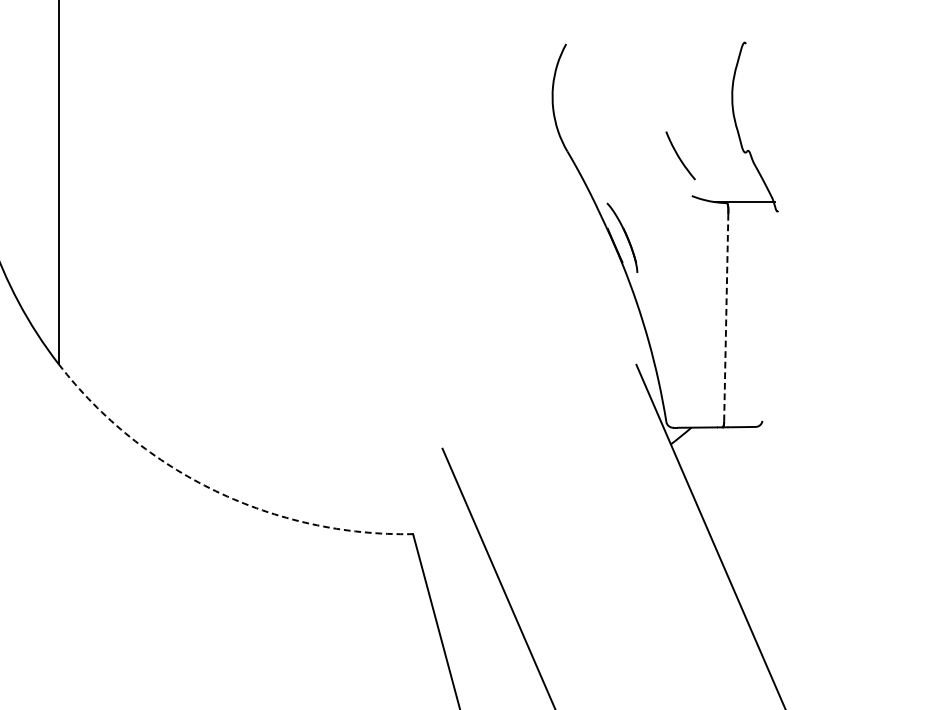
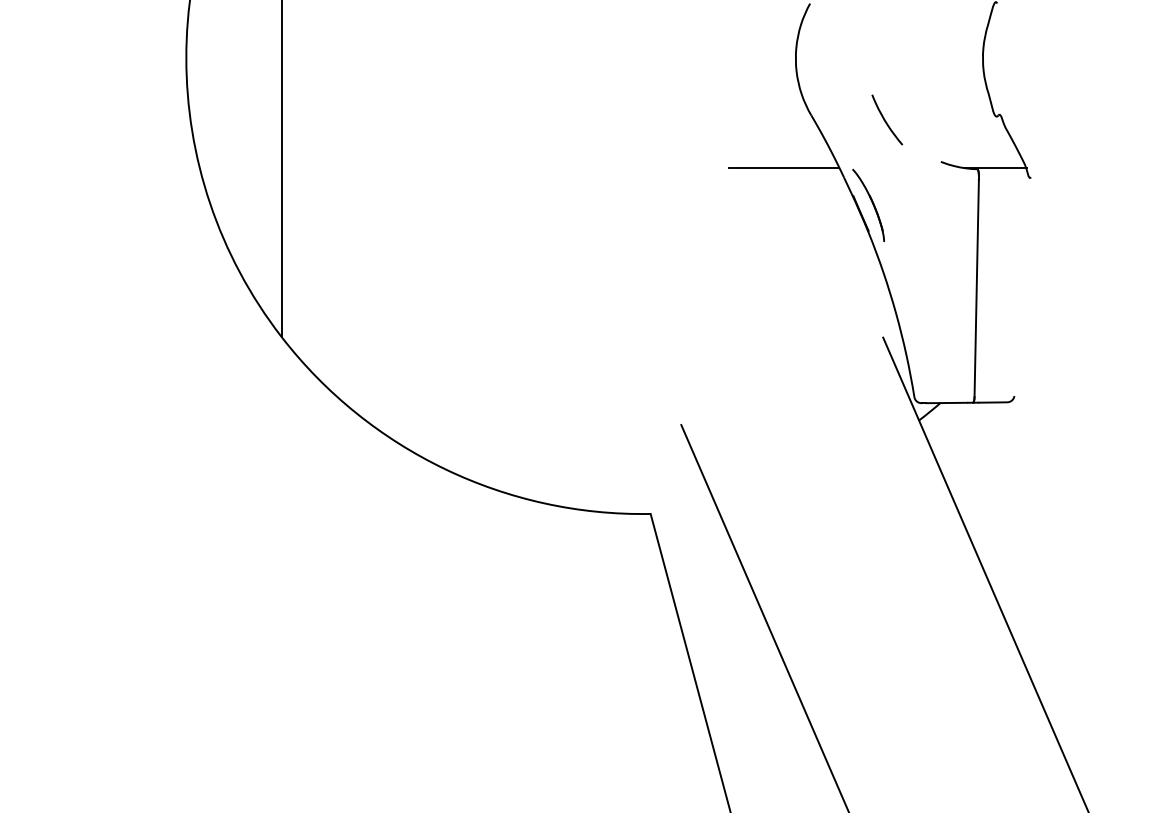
curve: (678, 155) -> (885, 119), moved
line: (540, 202) -> (783, 168), added
line: (726, 318) -> (976, 289), dashed -> solid
arc: (216, 491) -> (445, 469), dashed -> solid

